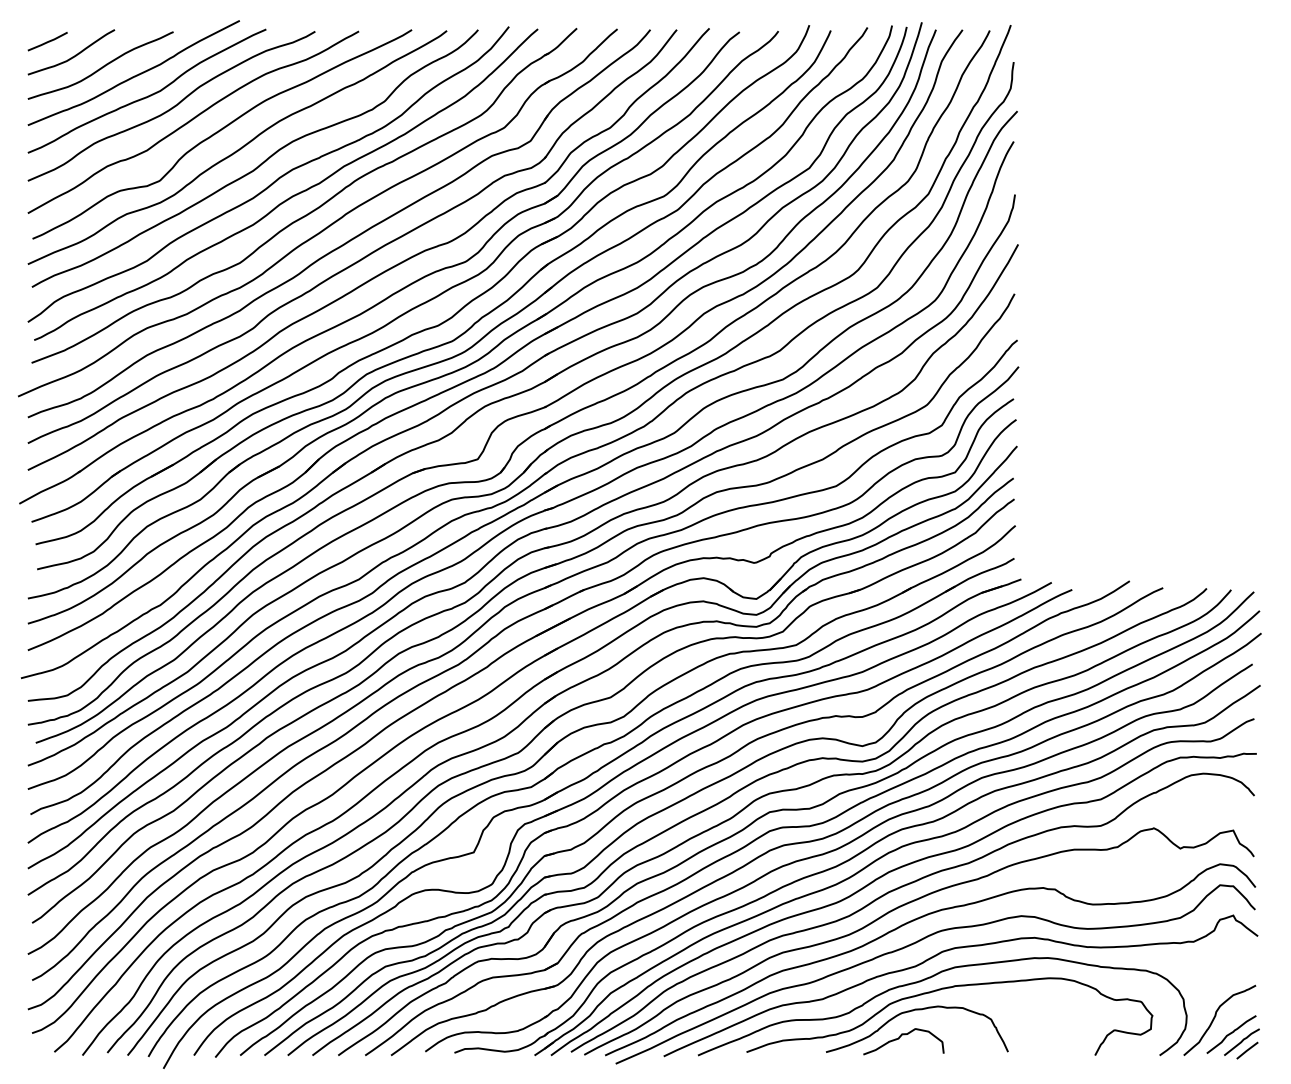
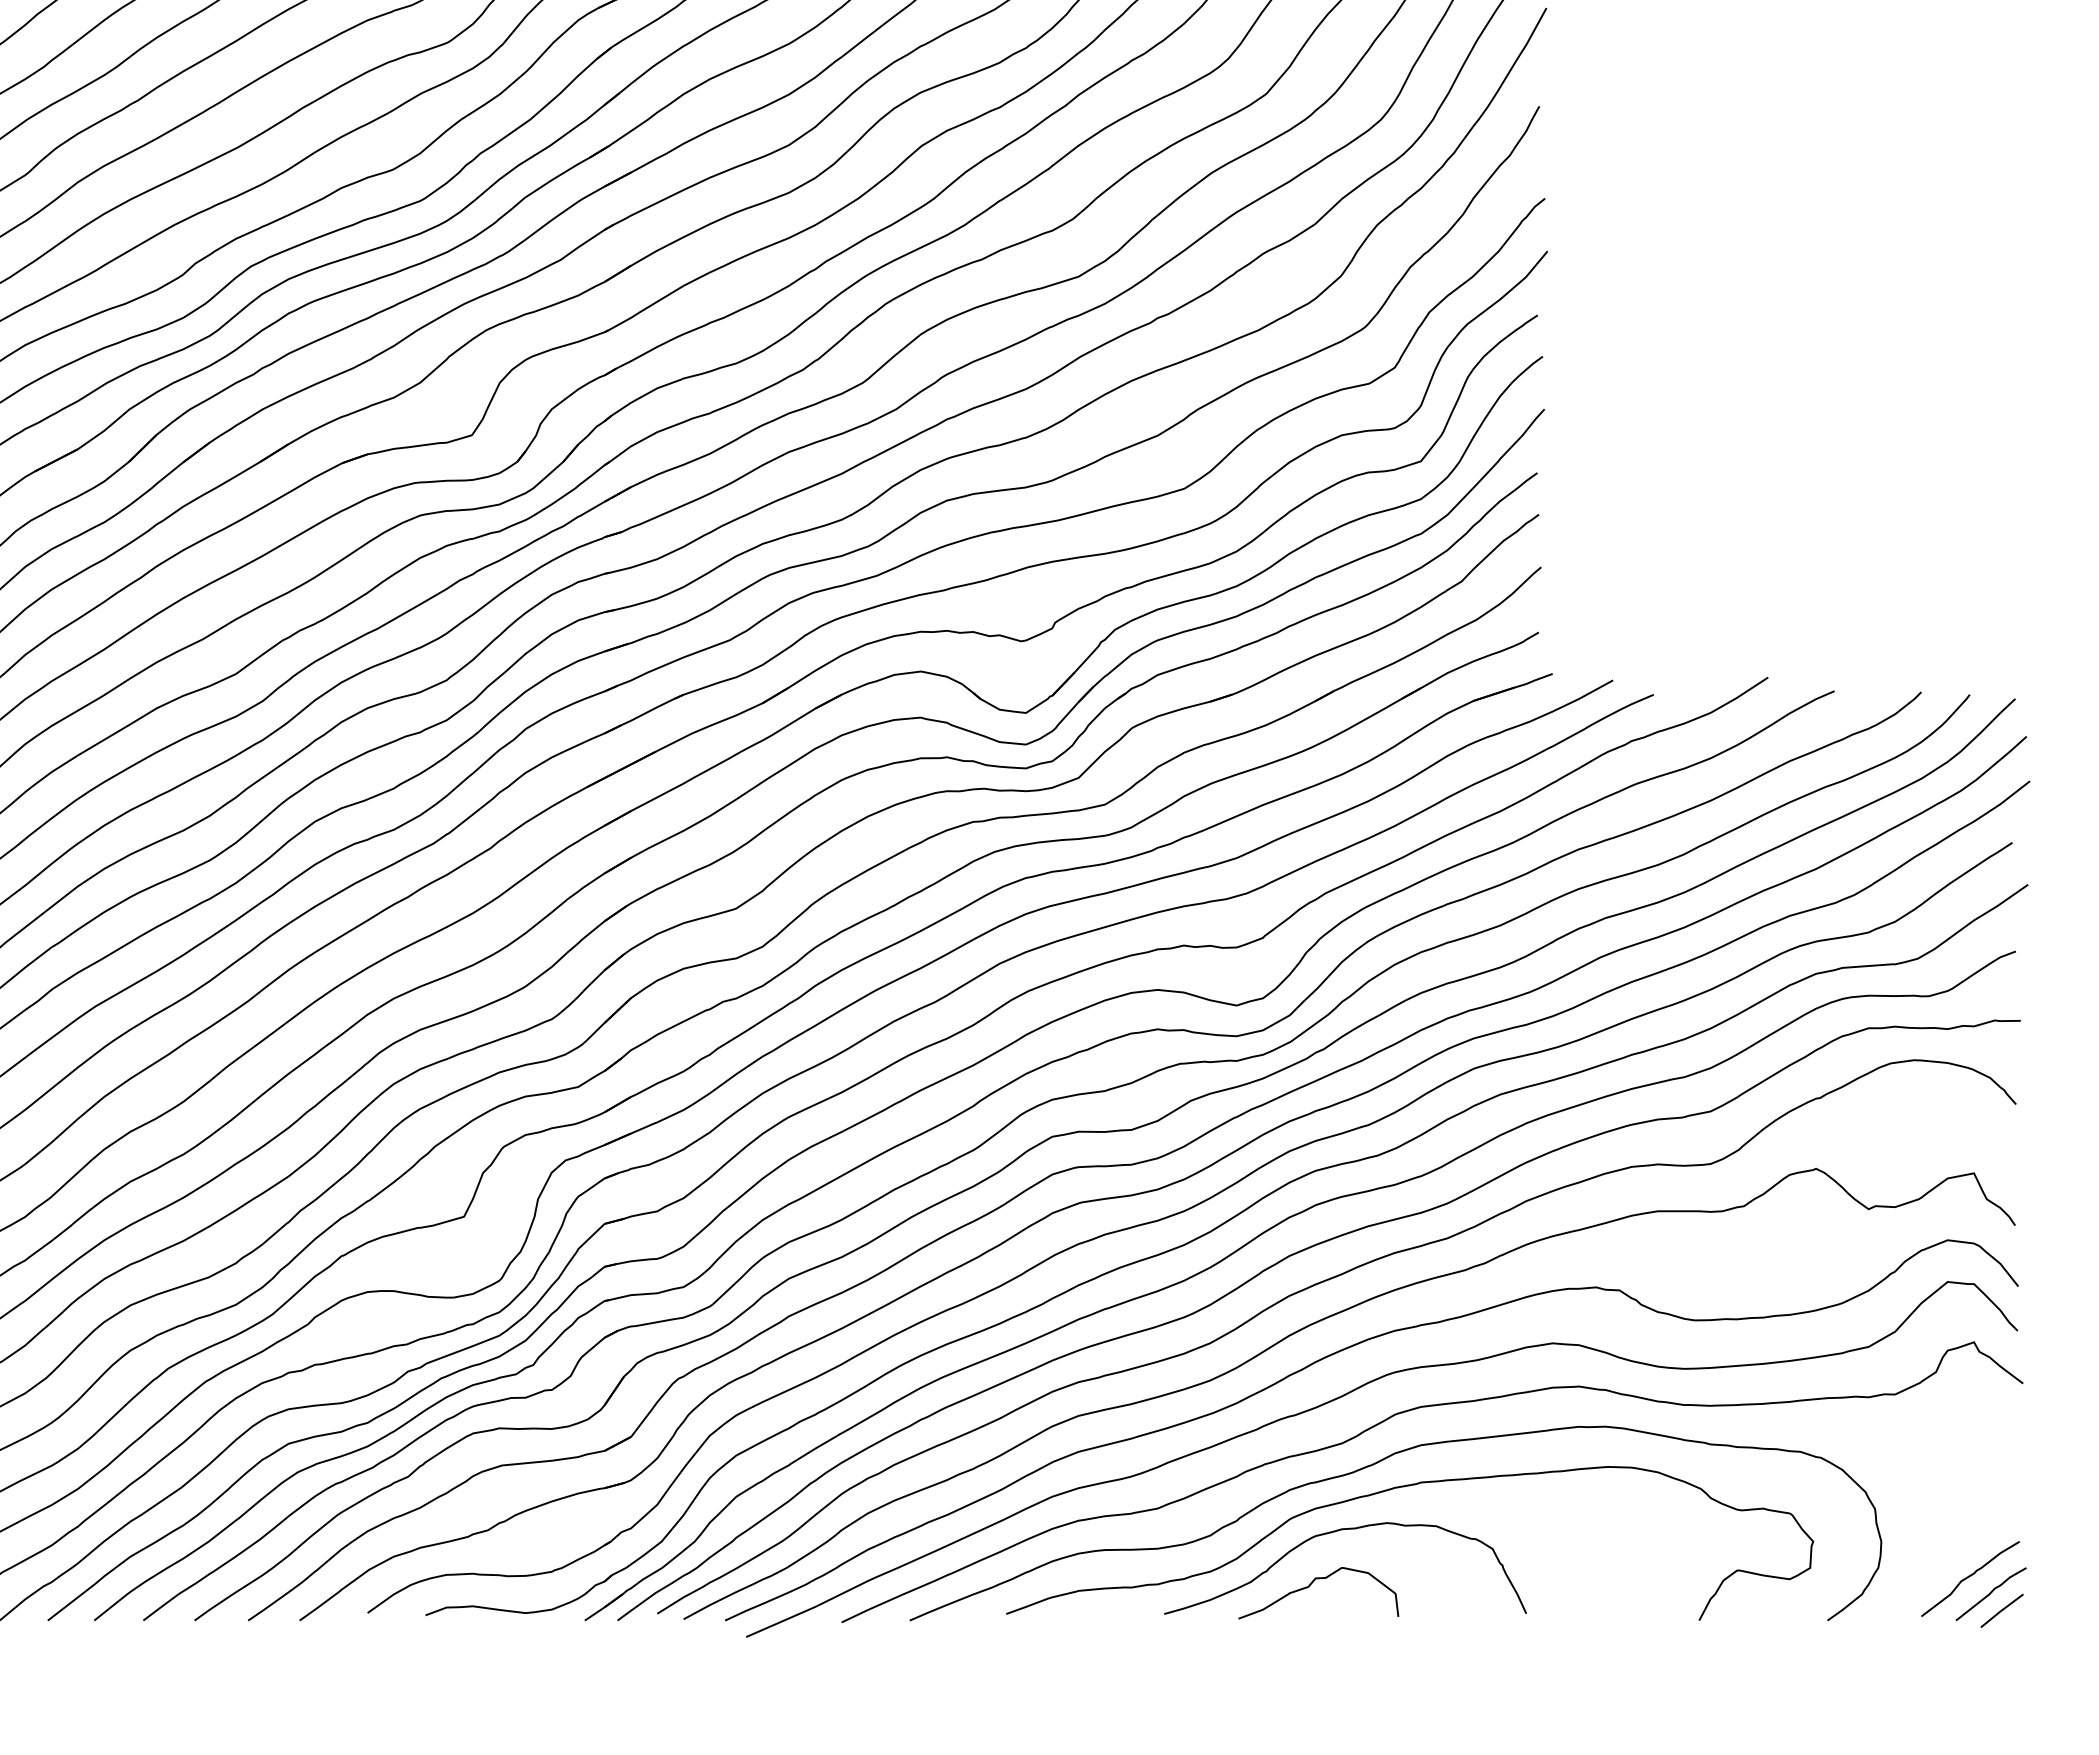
curve: (1215, 1017) -> (1938, 1544), removed

